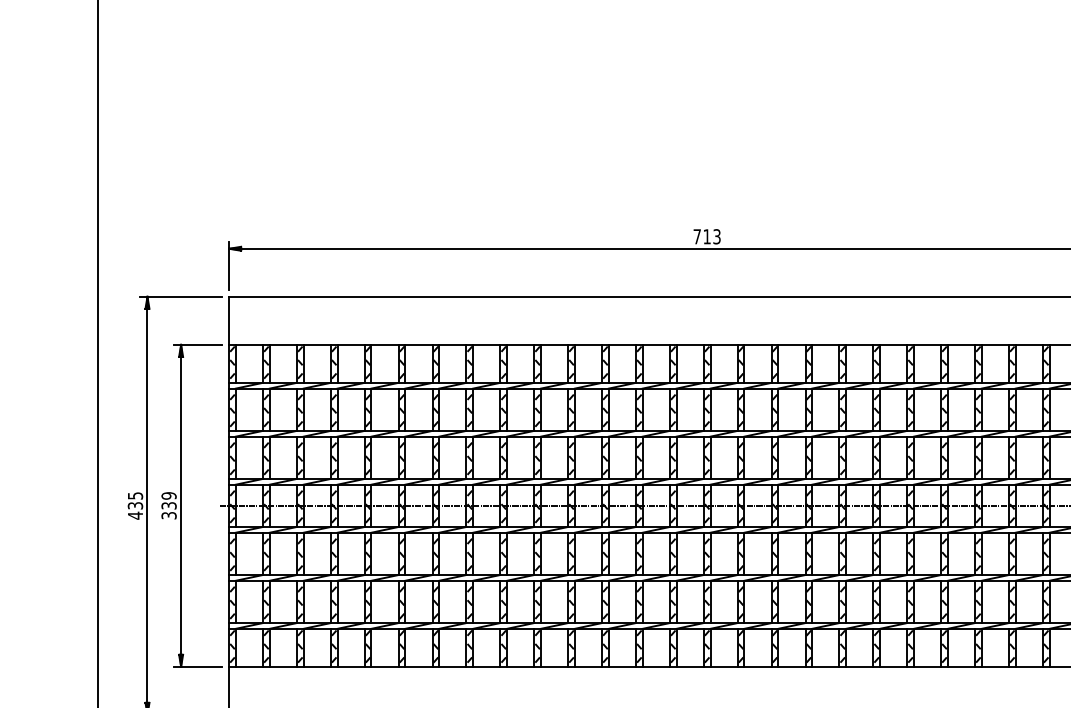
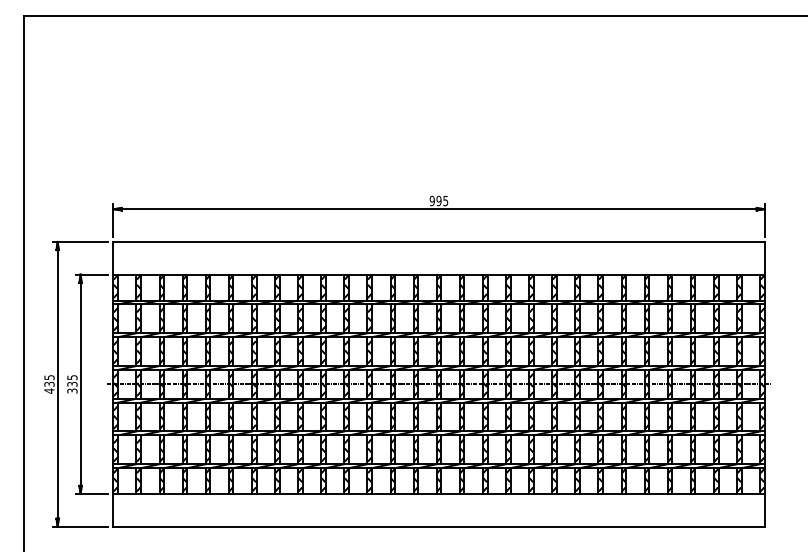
text: (706, 236) -> (438, 200), 713 -> 995
text: (169, 495) -> (72, 377), 339 -> 335

